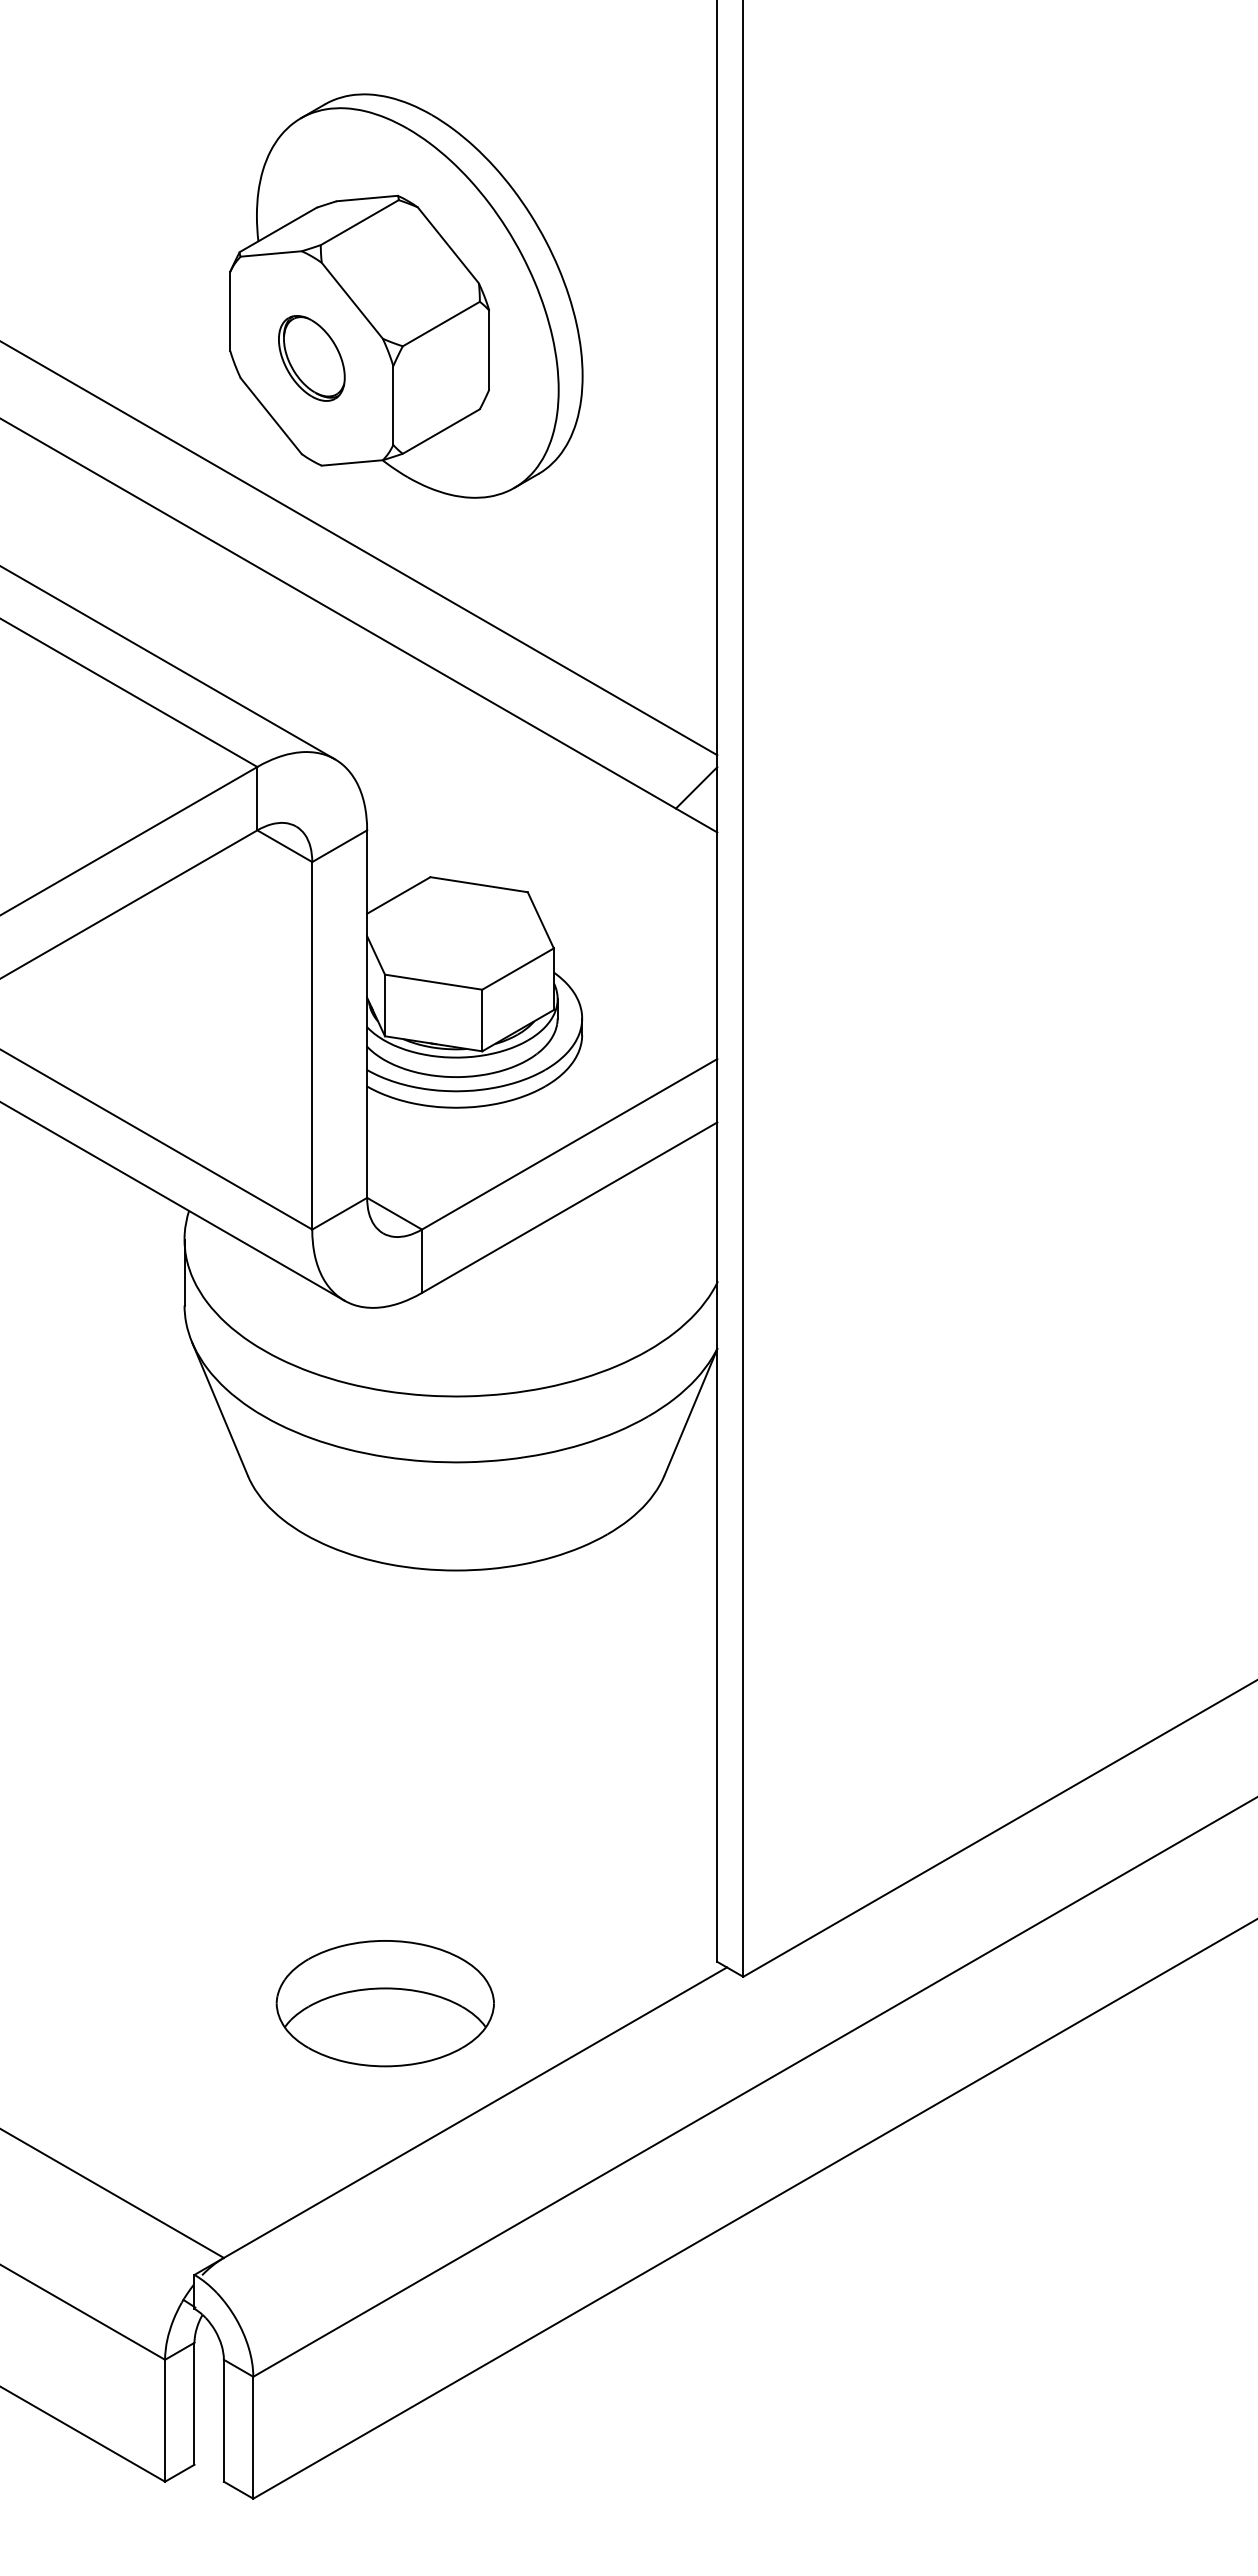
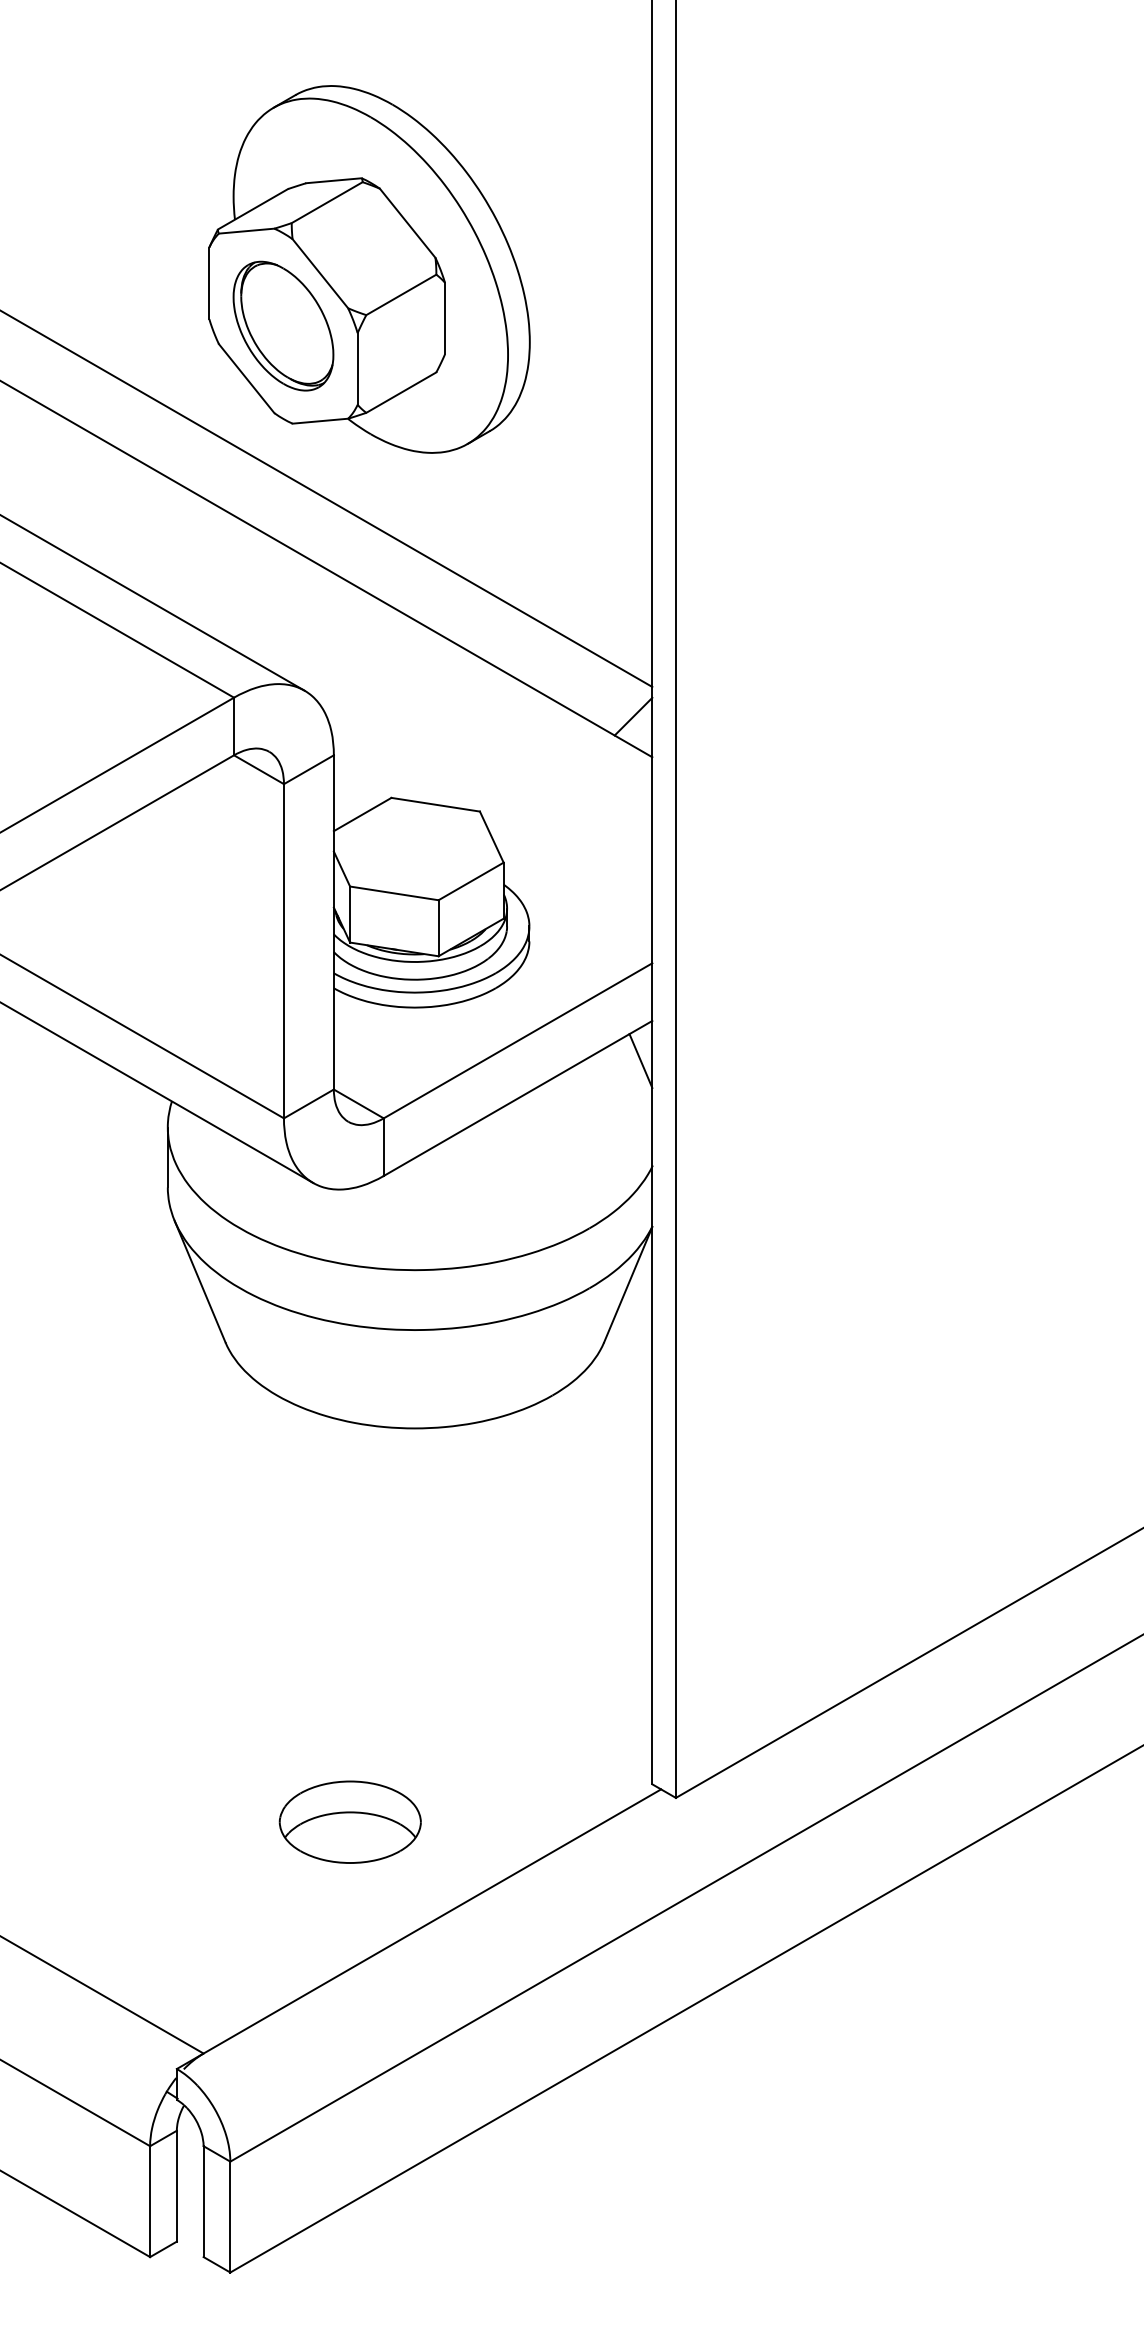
part: (311, 358) -> (283, 326), size x1.67
line: (704, 1166) -> (640, 1061), added
part: (384, 2003) -> (349, 1822), size x0.71

